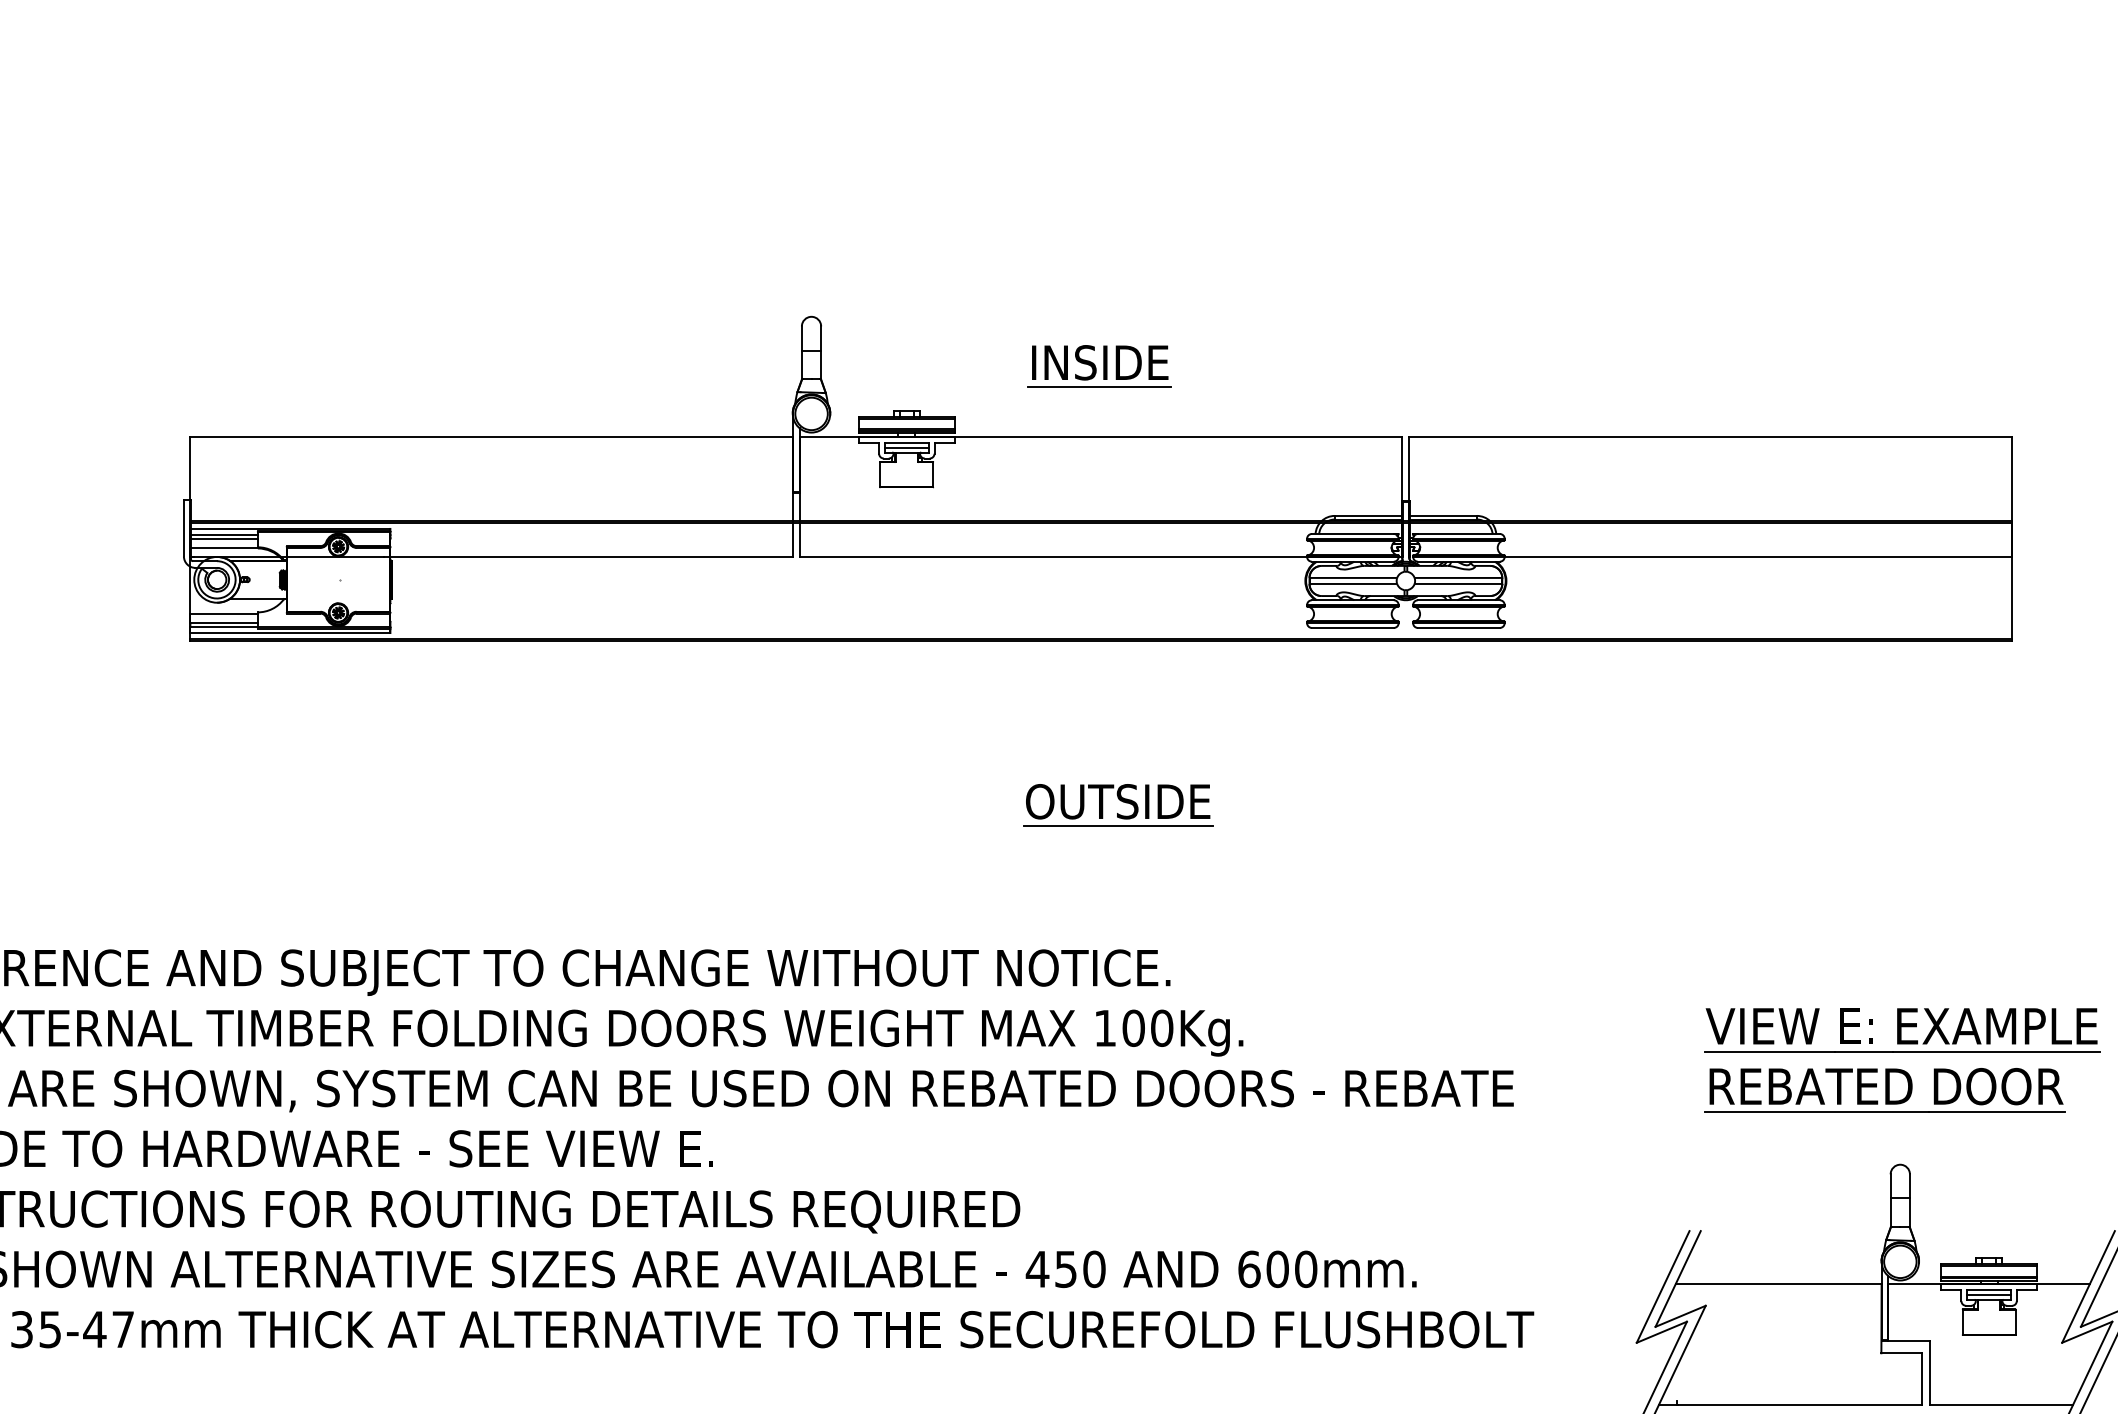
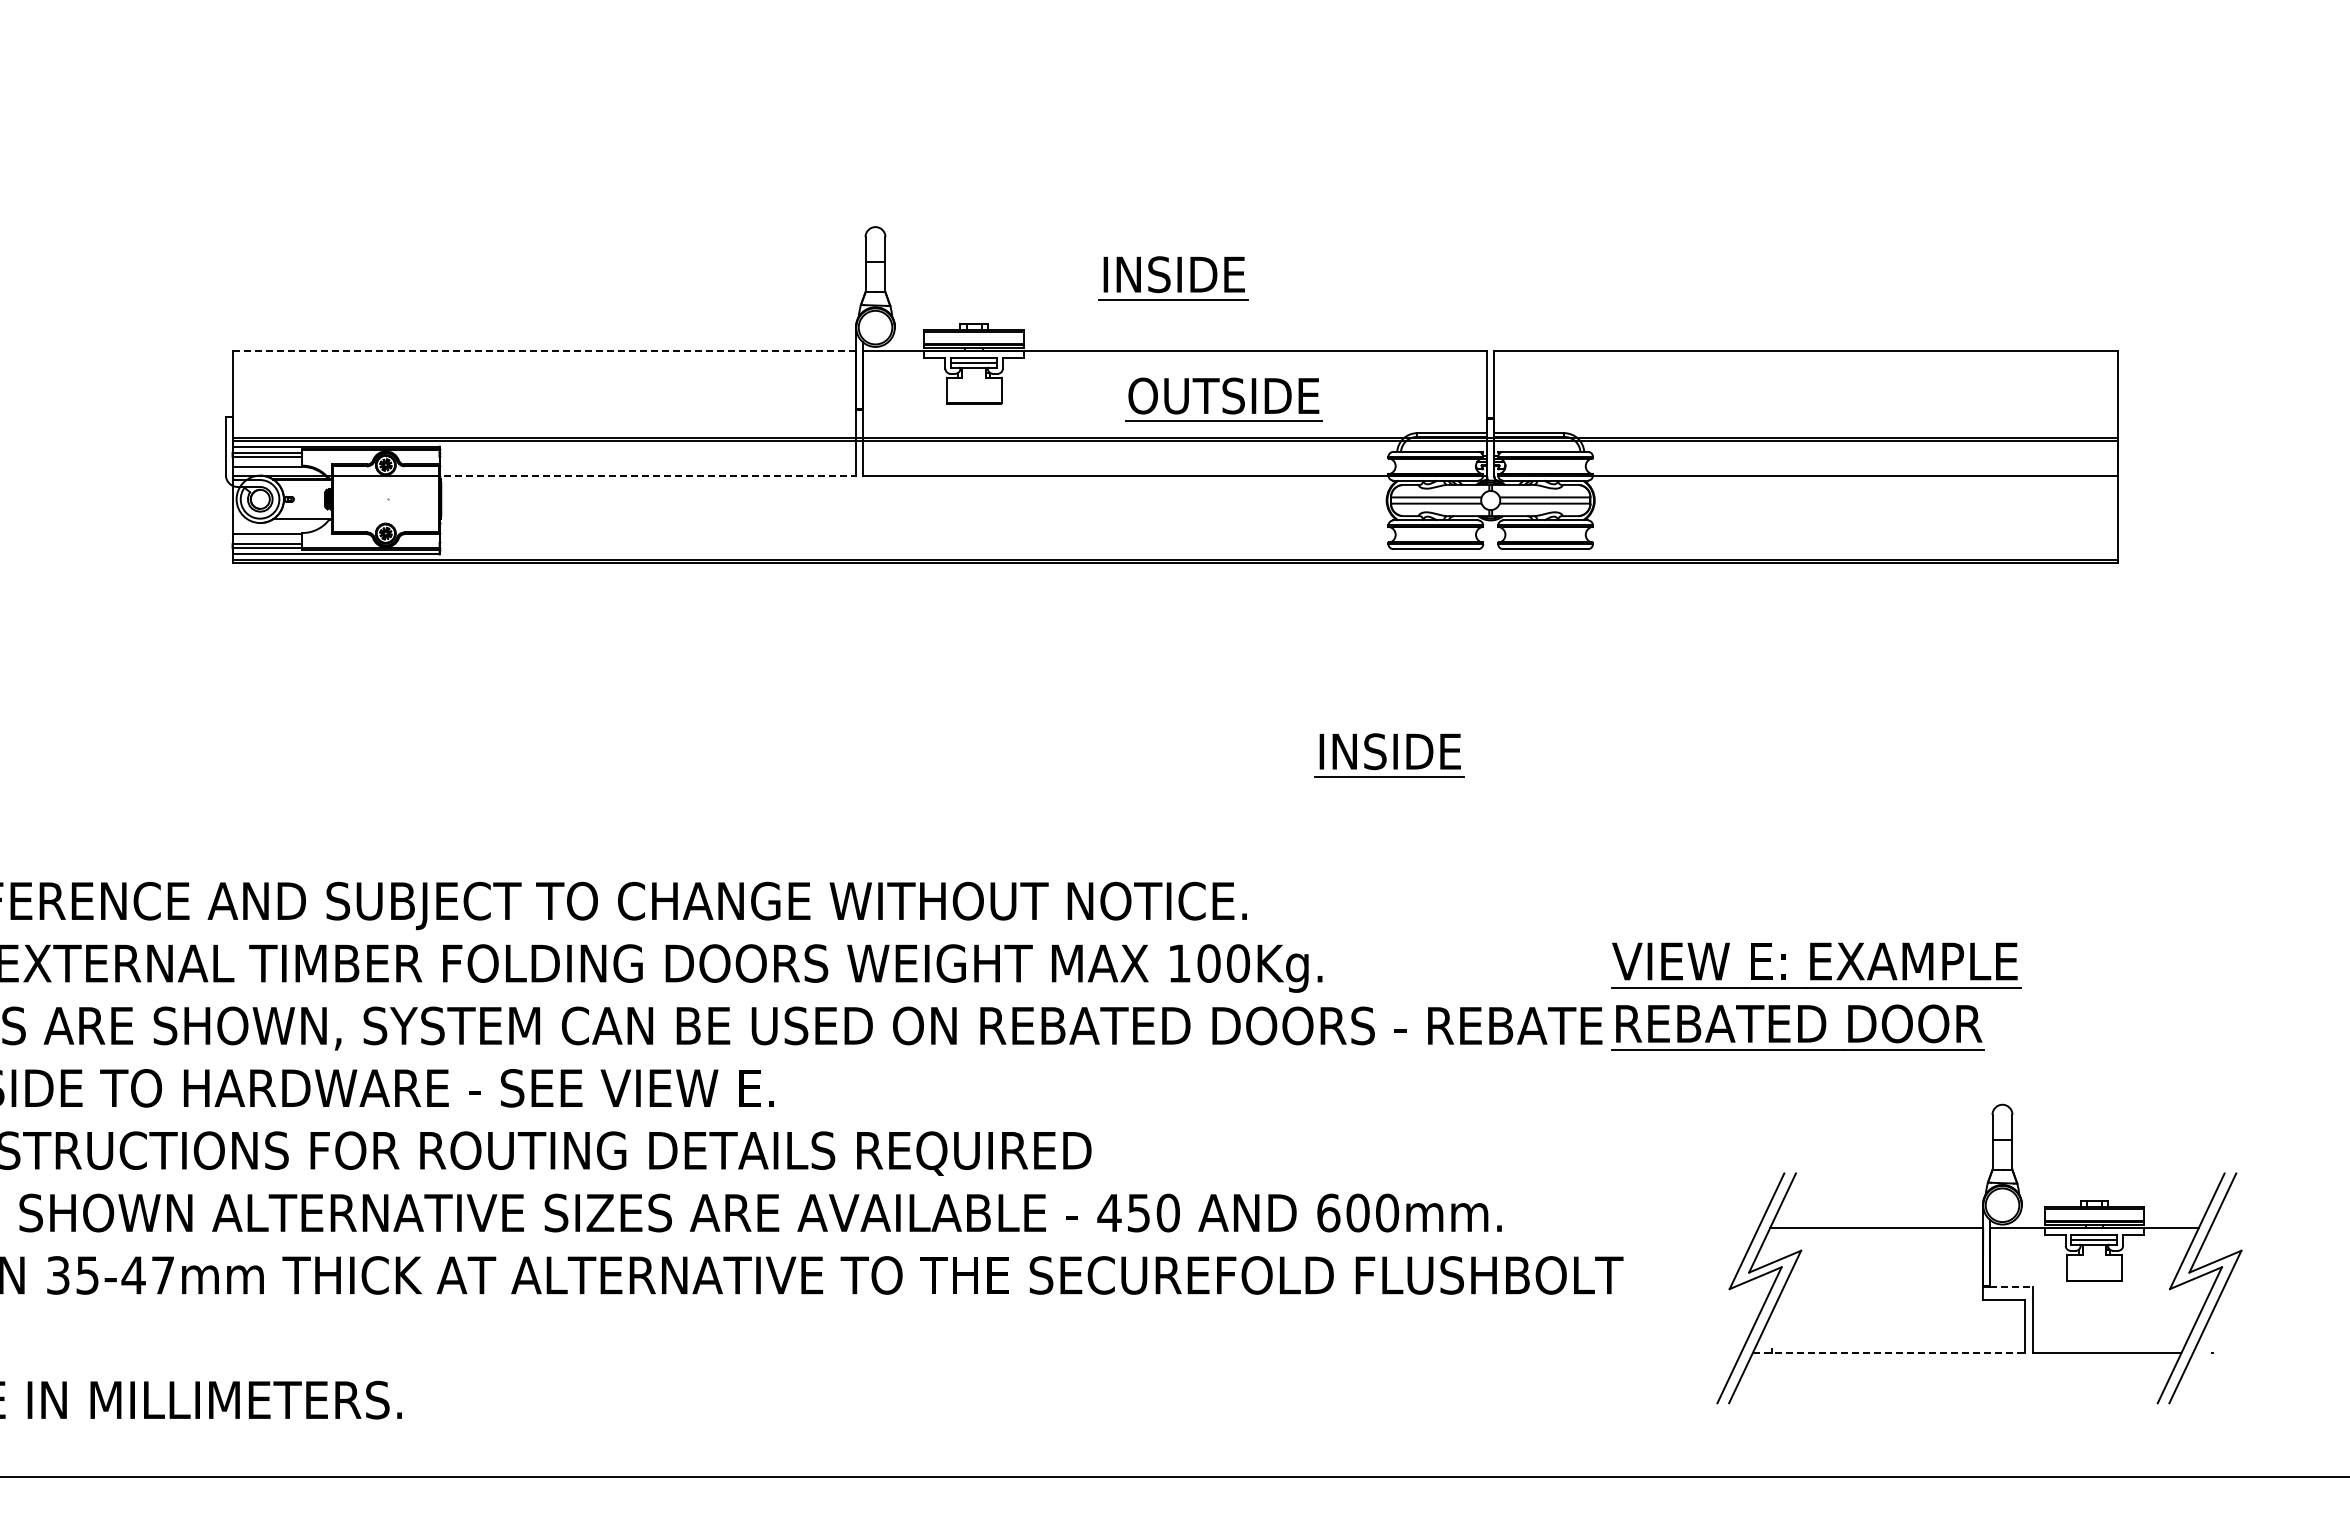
line: (491, 437) -> (544, 351), solid -> dashed
line: (589, 557) -> (645, 476), solid -> dashed
part: (1117, 805) -> (1223, 399), moved
part: (1308, 827) -> (1389, 755), added
part: (1903, 1052) -> (1816, 988), moved
line: (1909, 1341) -> (2011, 1287), solid -> dashed
line: (1791, 1405) -> (1889, 1353), solid -> dashed

